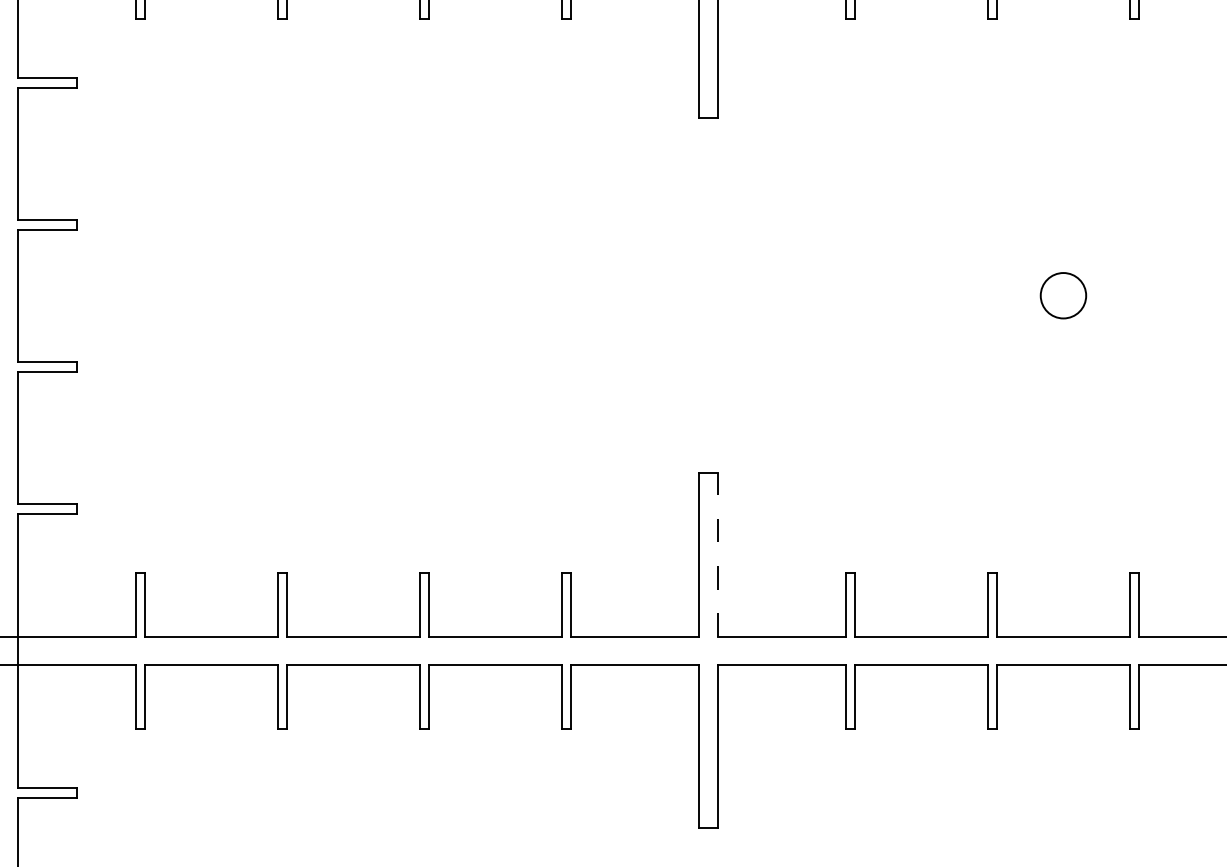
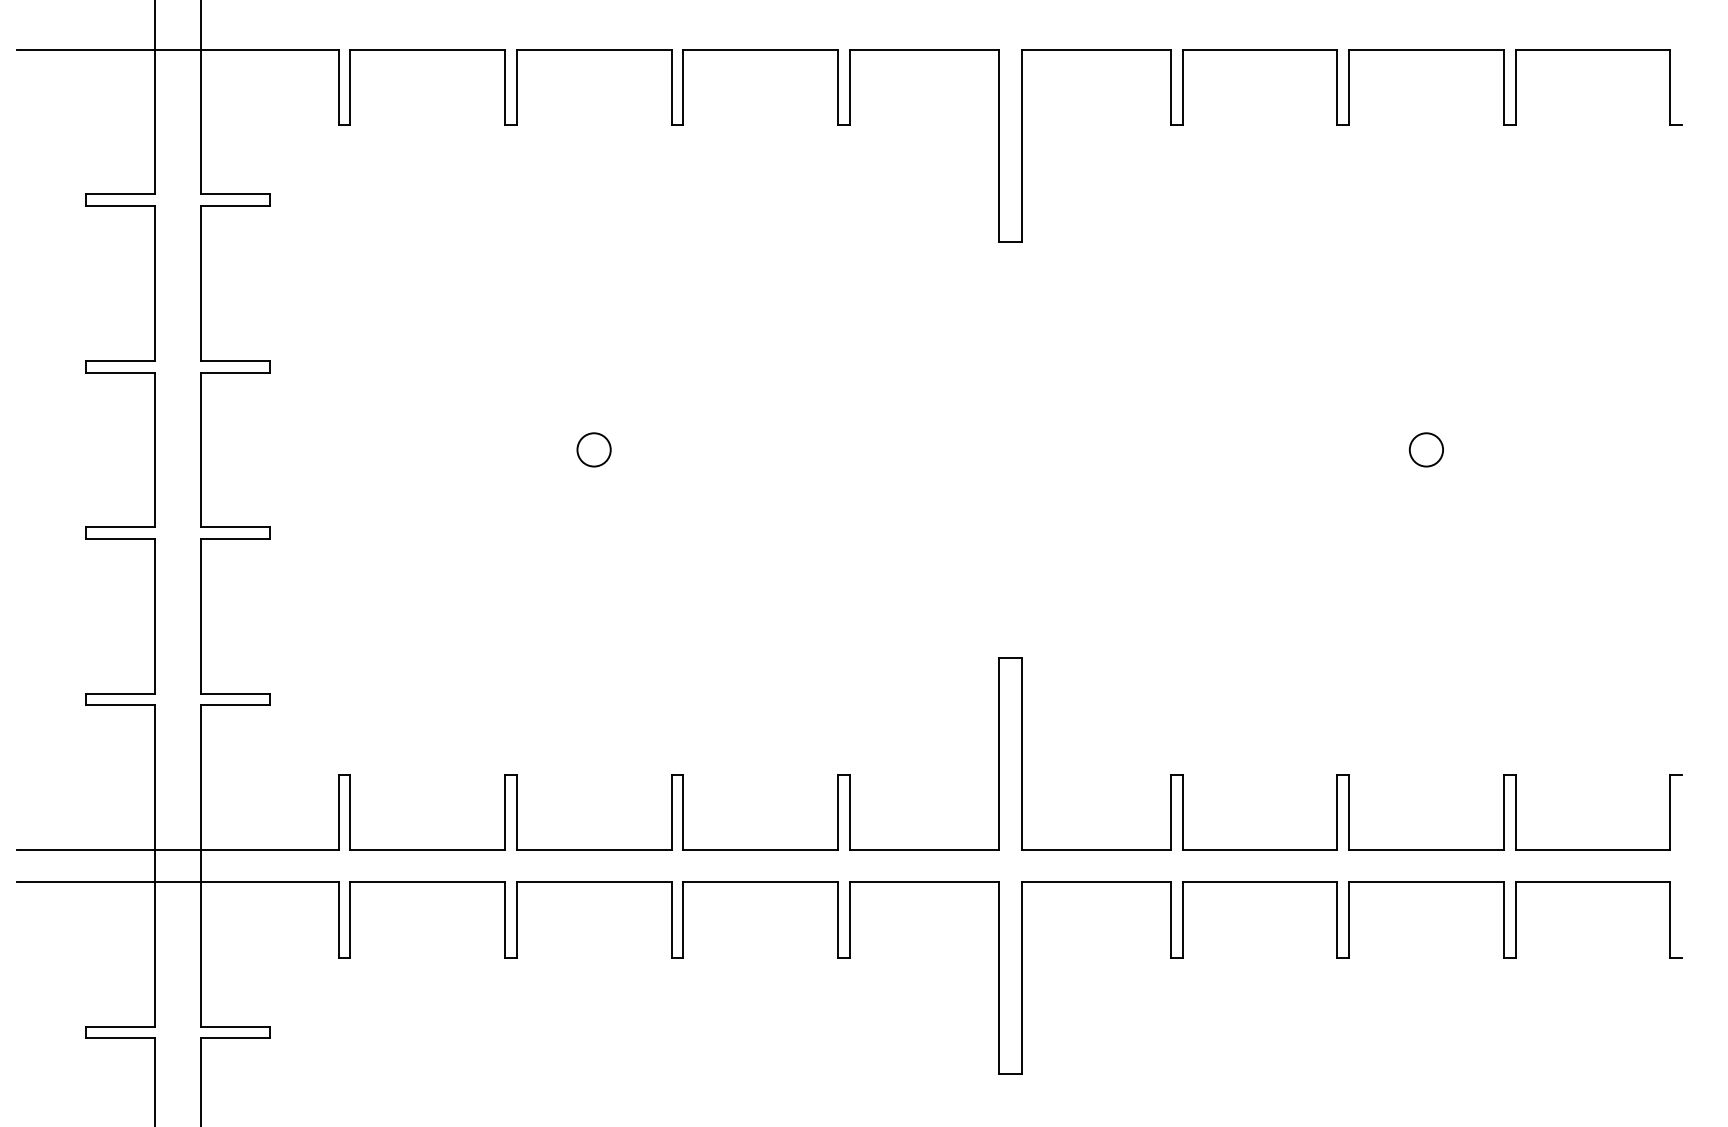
circle: (352, 295) -> (593, 449), added
circle: (1063, 295) -> (1426, 449), size x0.62
line: (718, 554) -> (1021, 753), dashed -> solid

